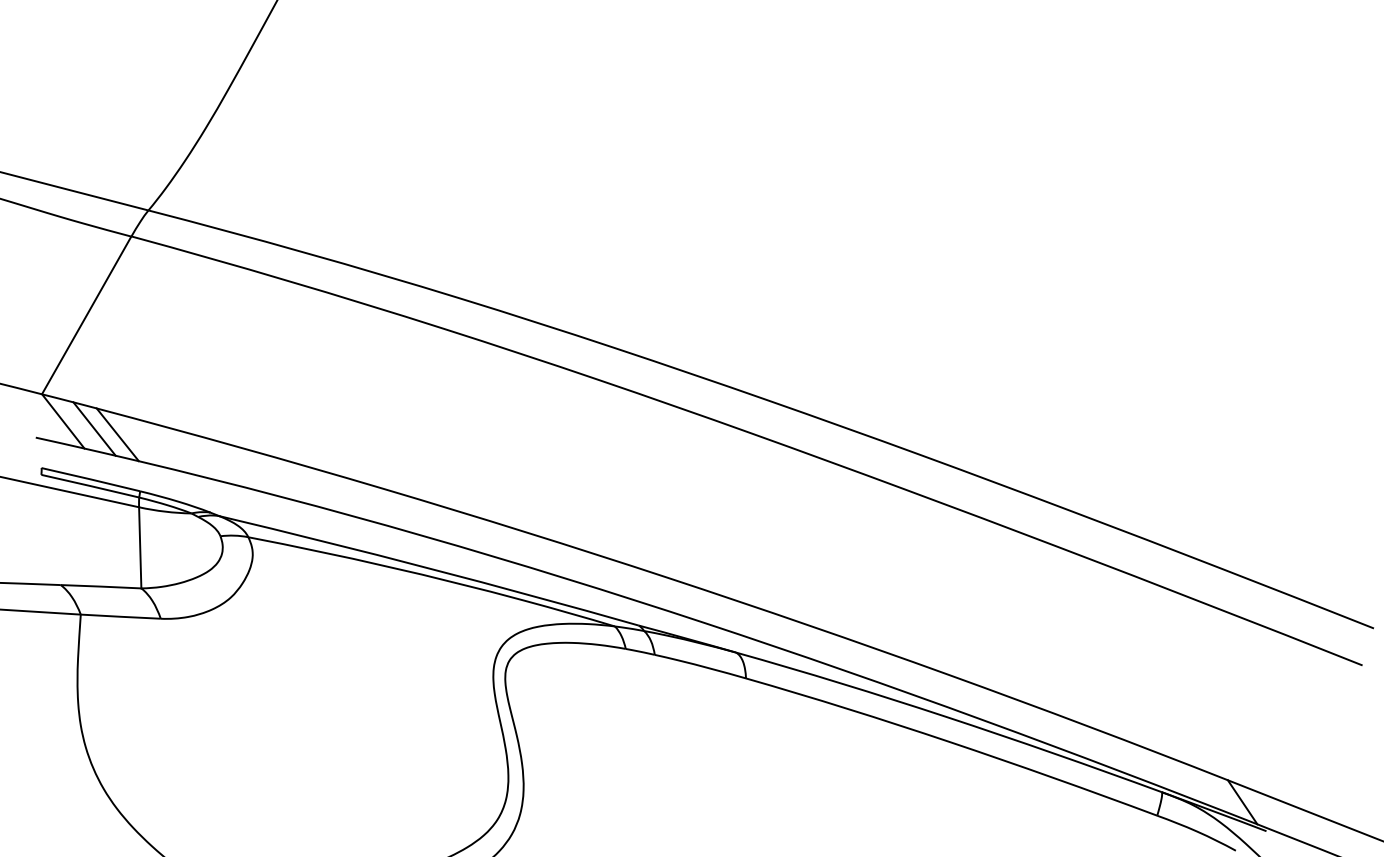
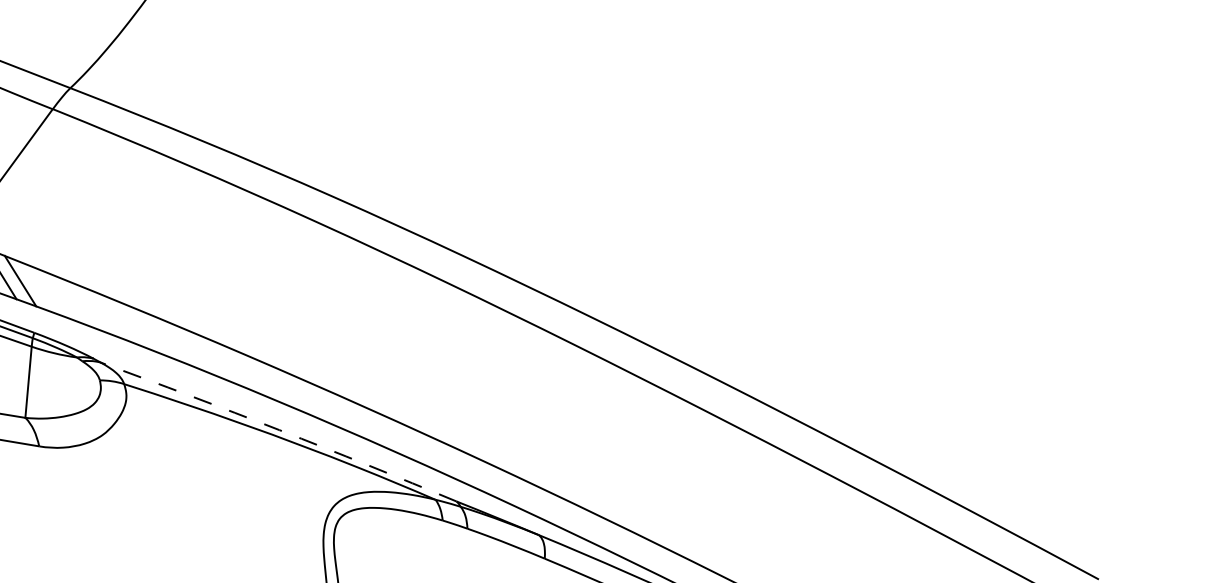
arc: (429, 568) -> (279, 430), solid -> dashed

